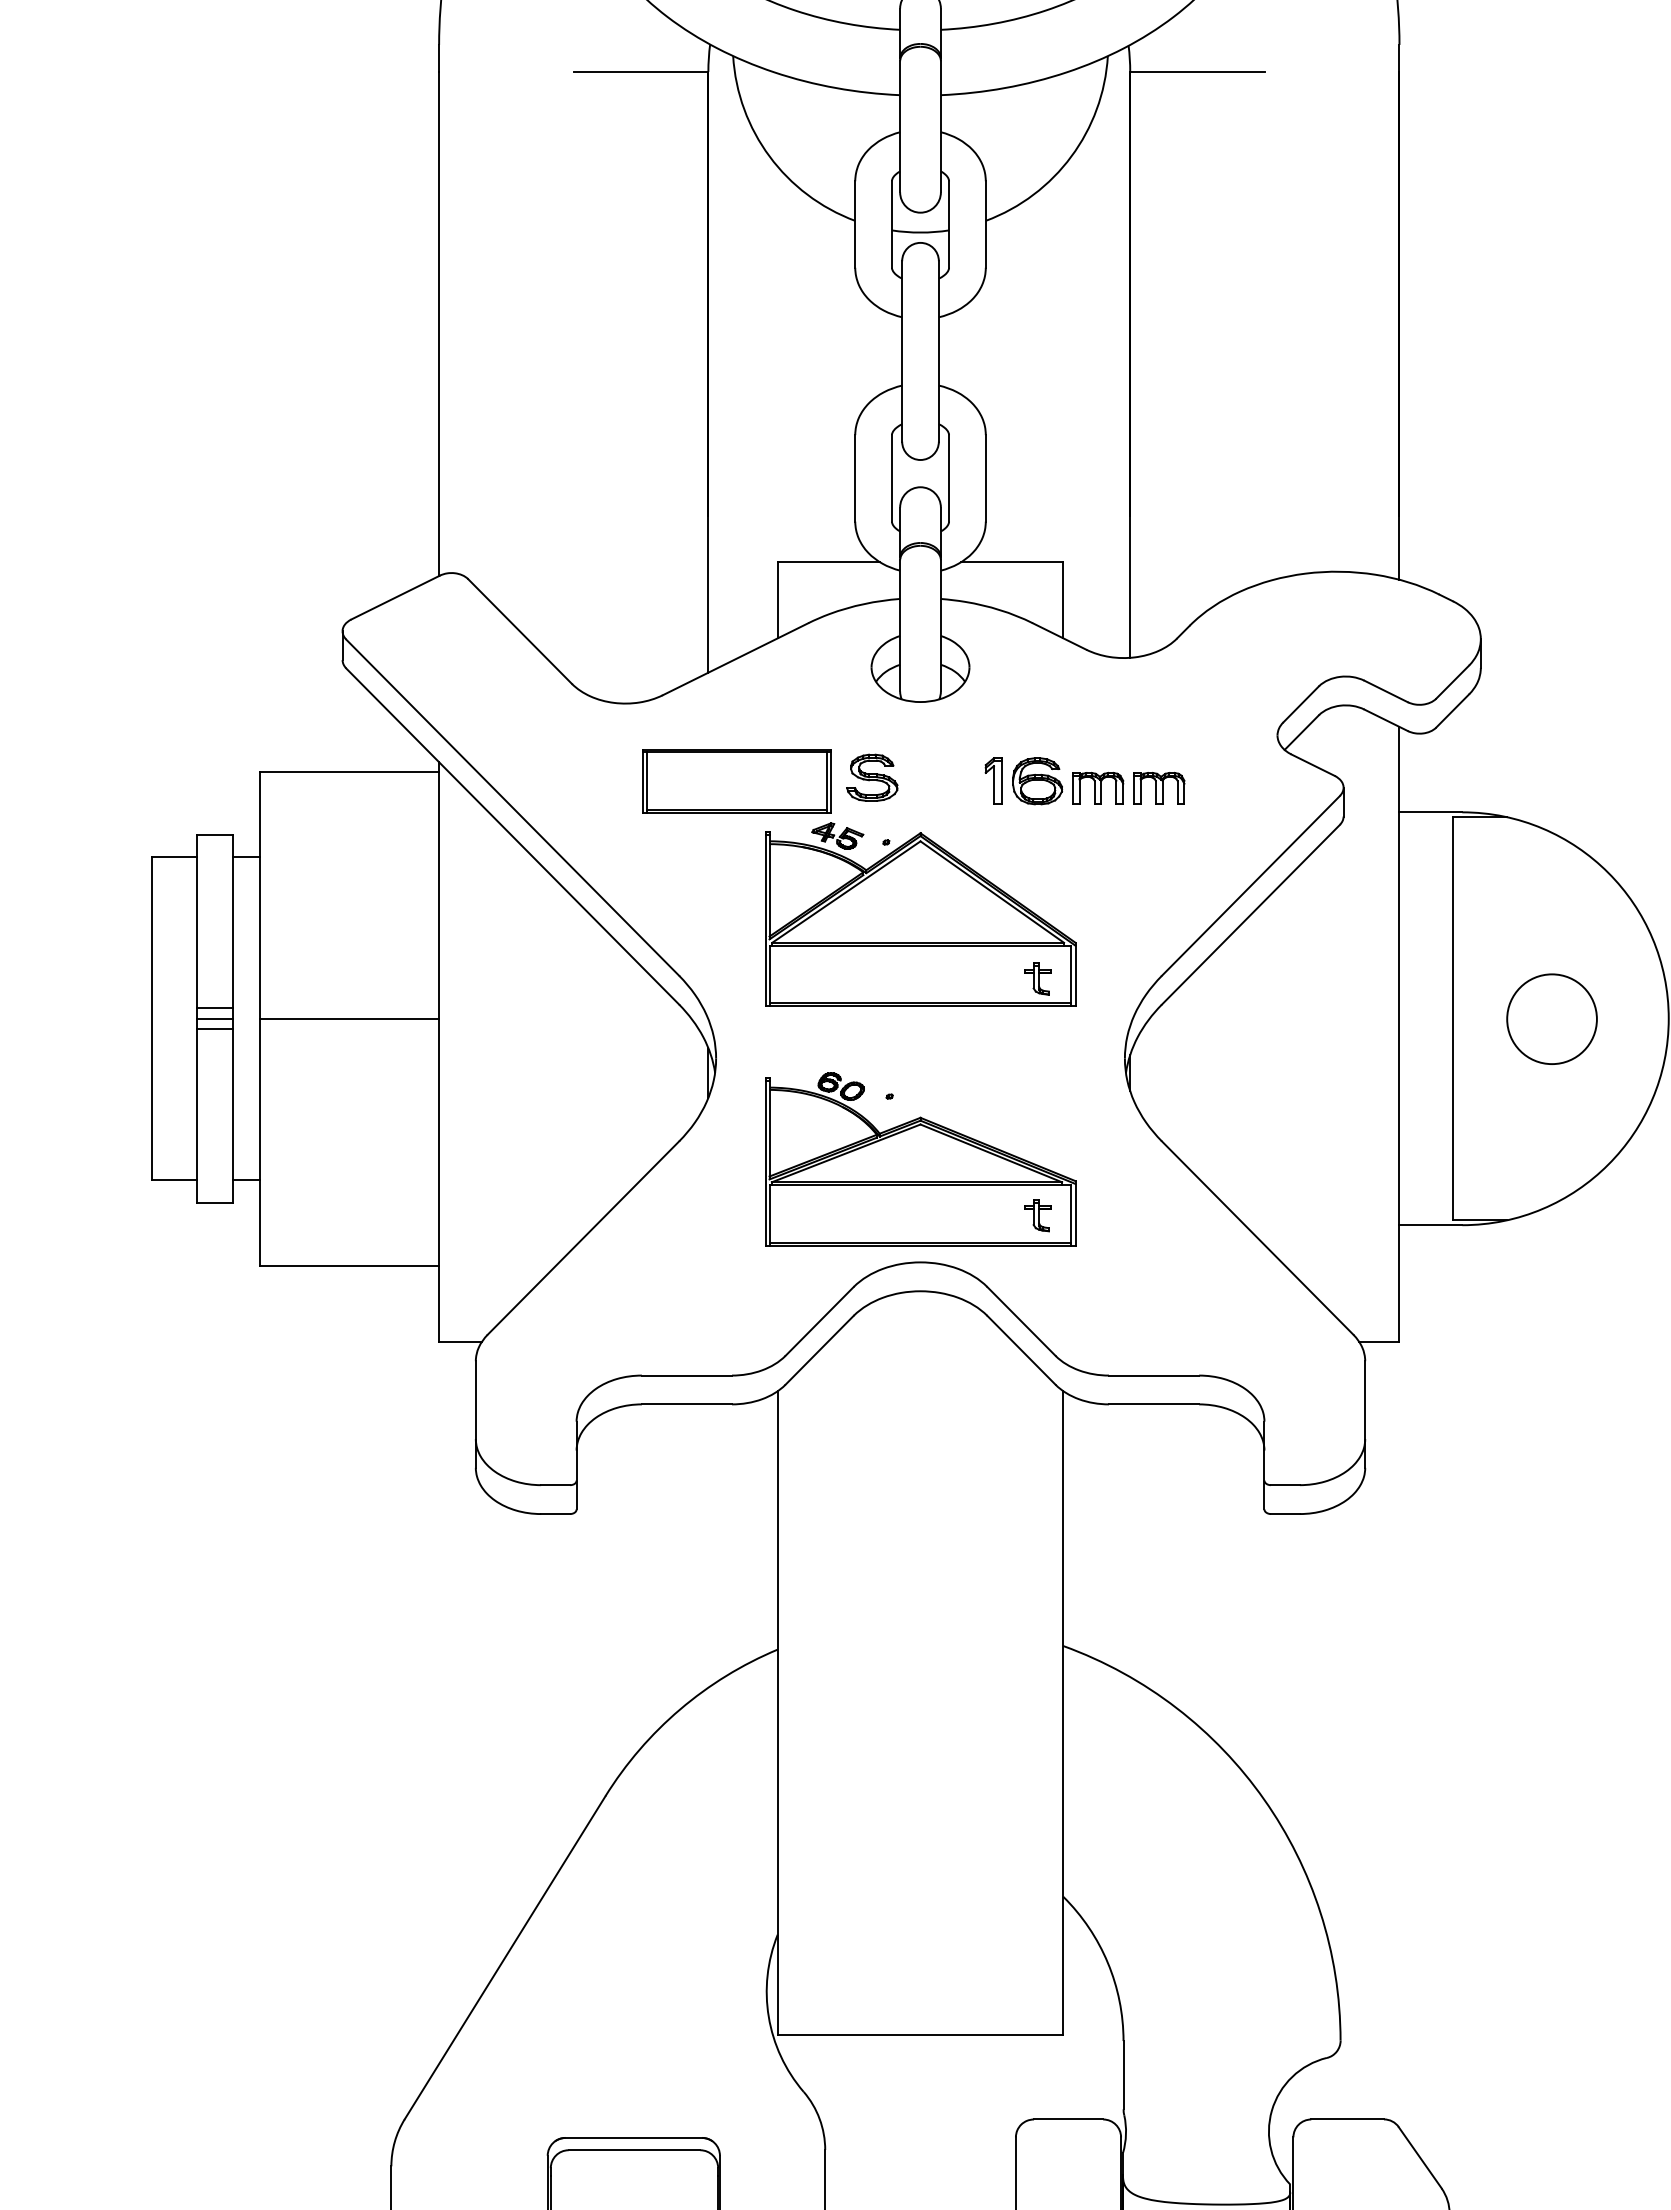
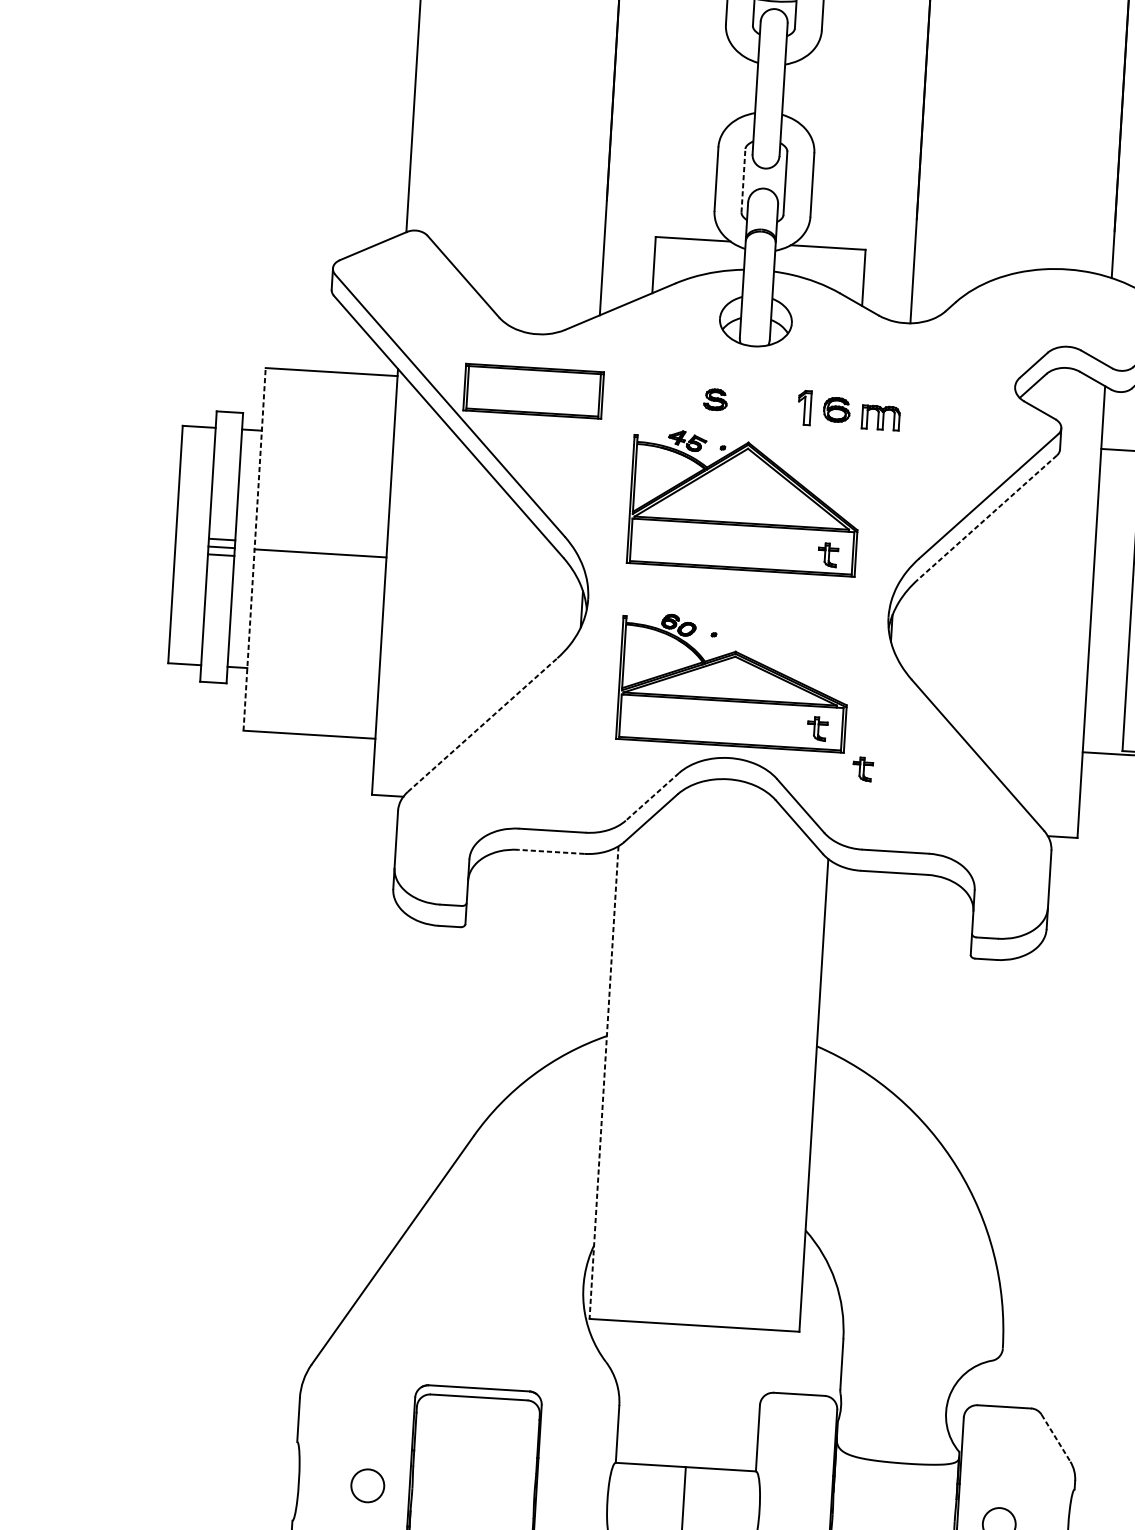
line: (891, 477) -> (743, 180), solid -> dashed
part: (872, 777) -> (715, 399), size x0.6
part: (736, 781) -> (533, 391), moved
part: (1037, 781) -> (836, 410), size x0.7
part: (1159, 787) -> (926, 419), removed
line: (1250, 914) -> (987, 517), solid -> dashed
line: (259, 1018) -> (254, 549), solid -> dashed
line: (583, 1237) -> (482, 724), solid -> dashed
part: (1102, 1266) -> (862, 769), added
line: (819, 1321) -> (652, 796), solid -> dashed
line: (686, 1404) -> (550, 851), solid -> dashed
line: (777, 1712) -> (603, 1082), solid -> dashed
line: (1420, 2158) -> (1056, 1438), solid -> dashed

